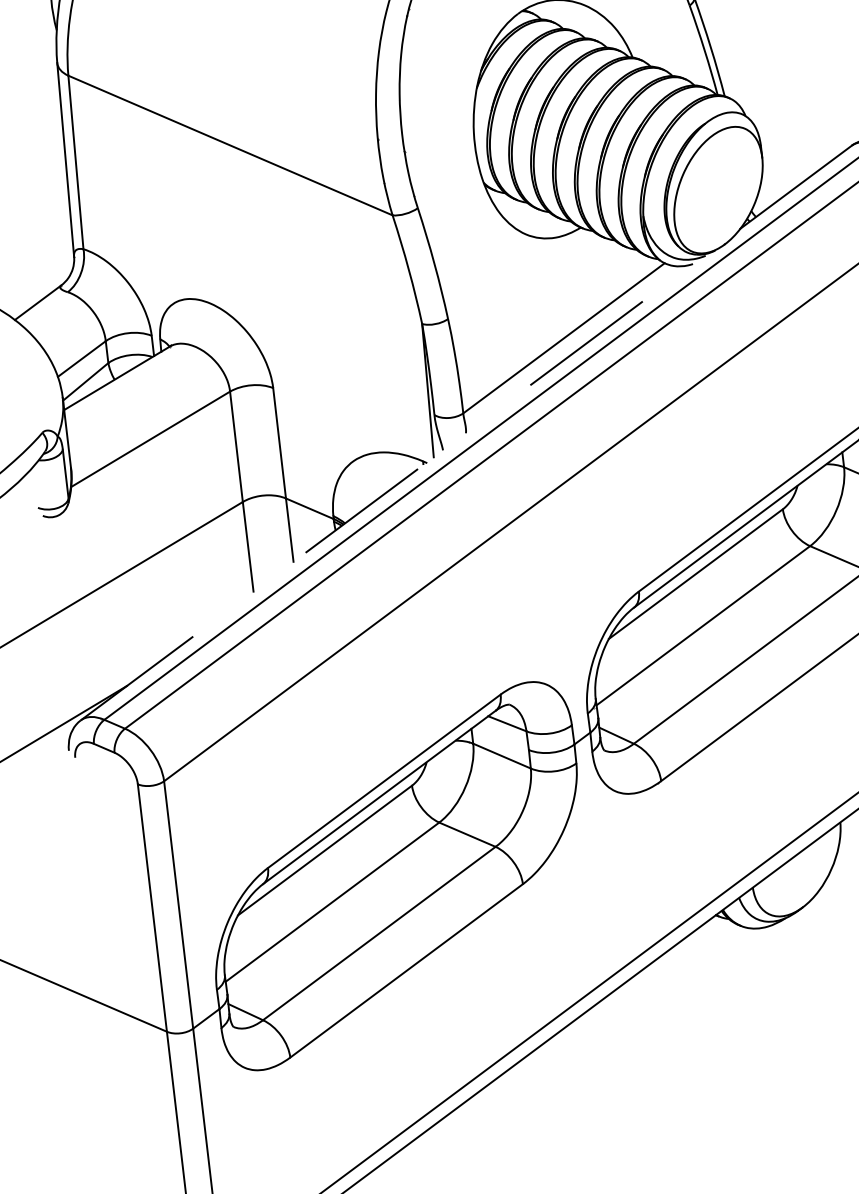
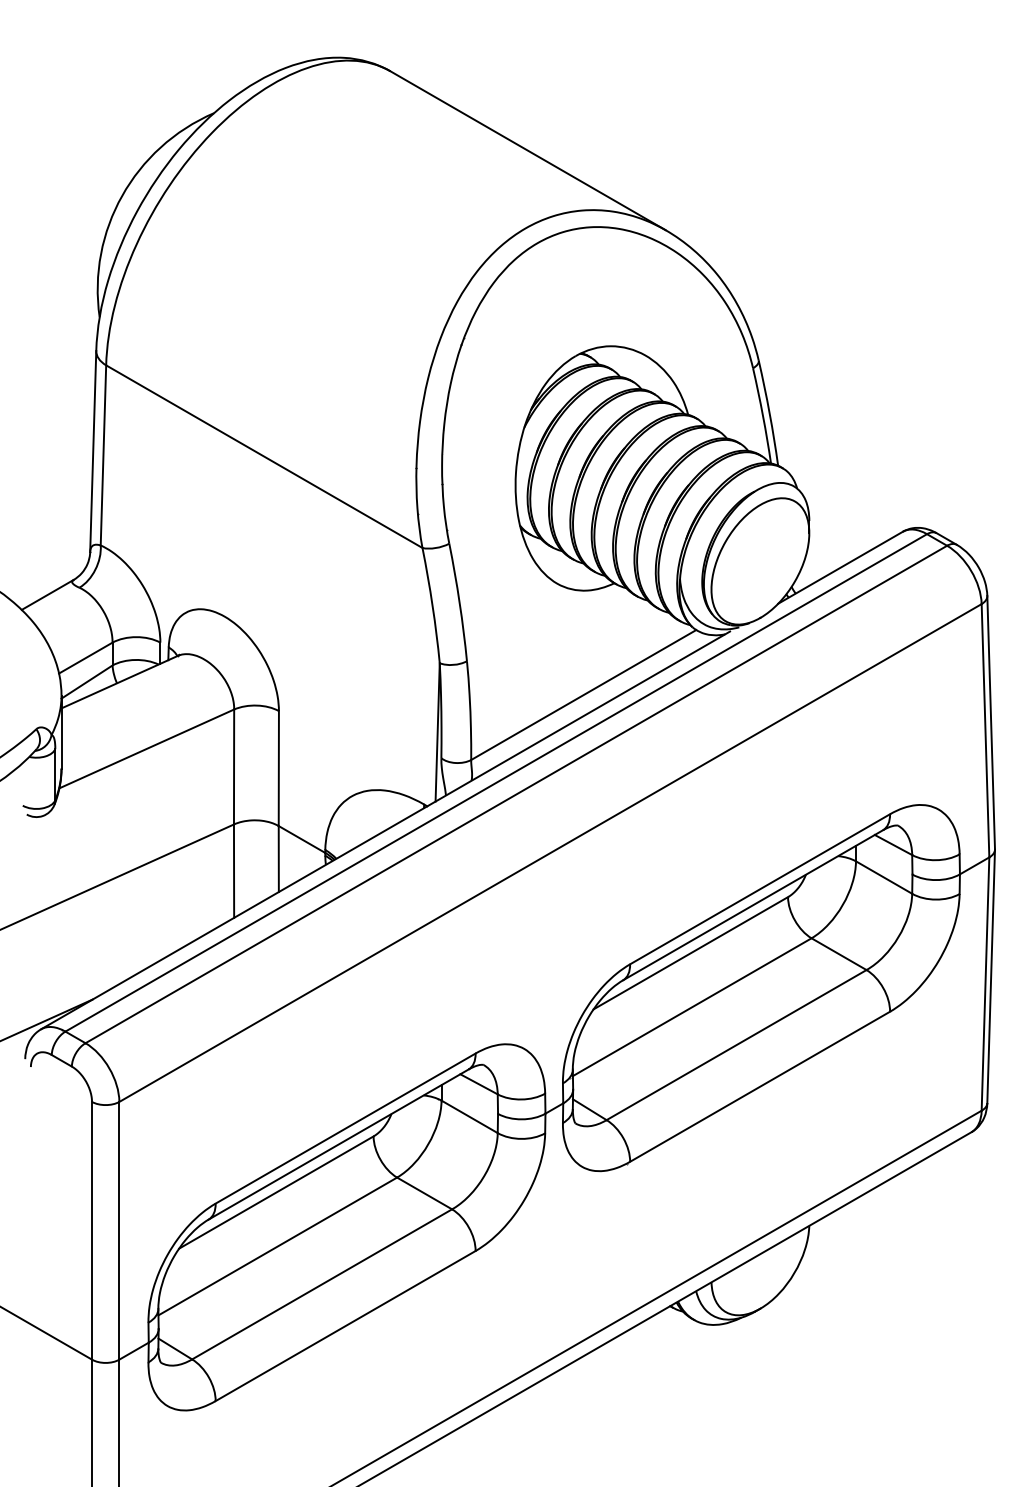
line: (388, 490) -> (385, 830), dashed -> solid

